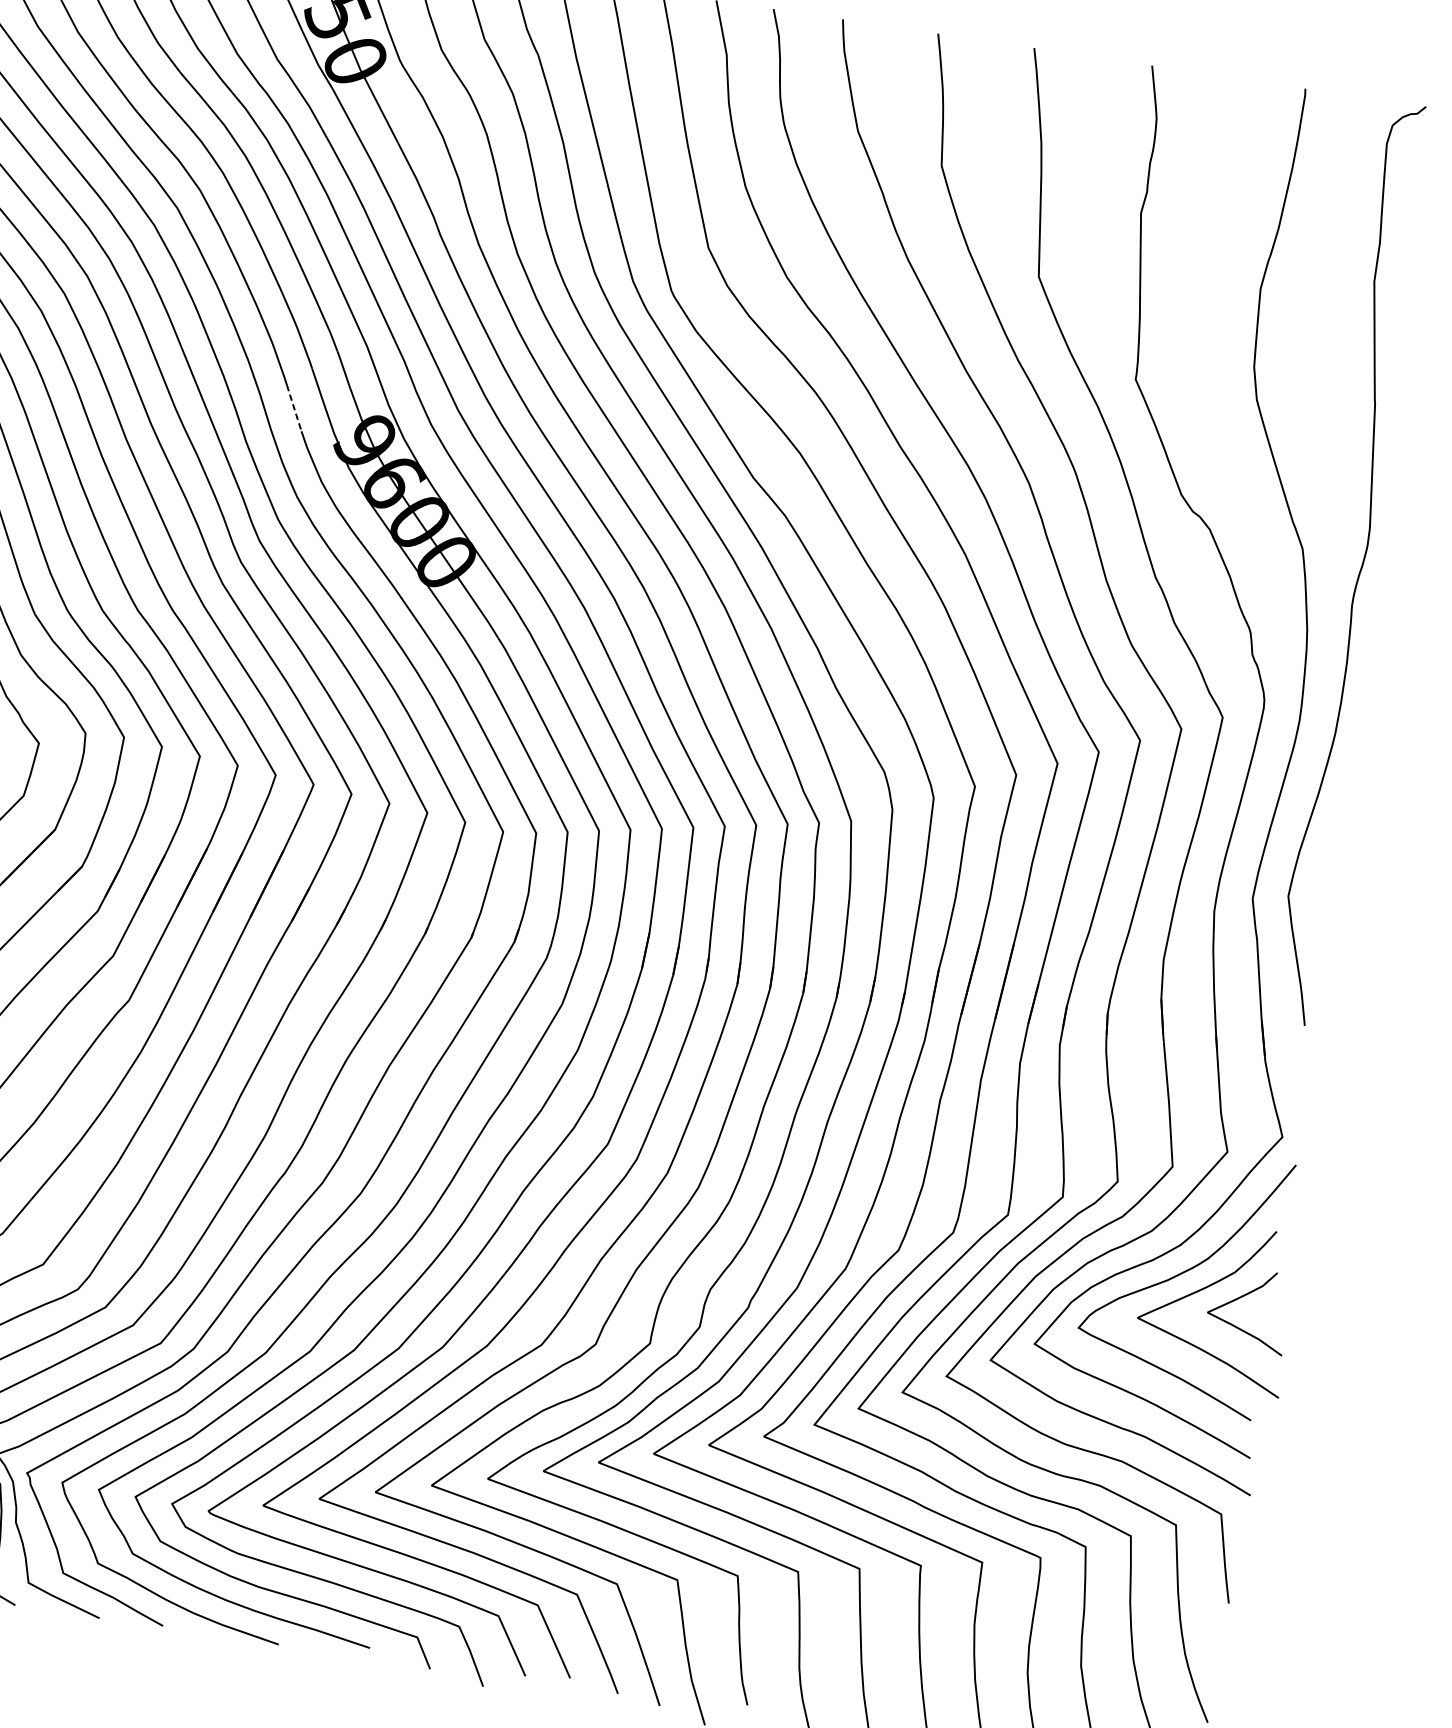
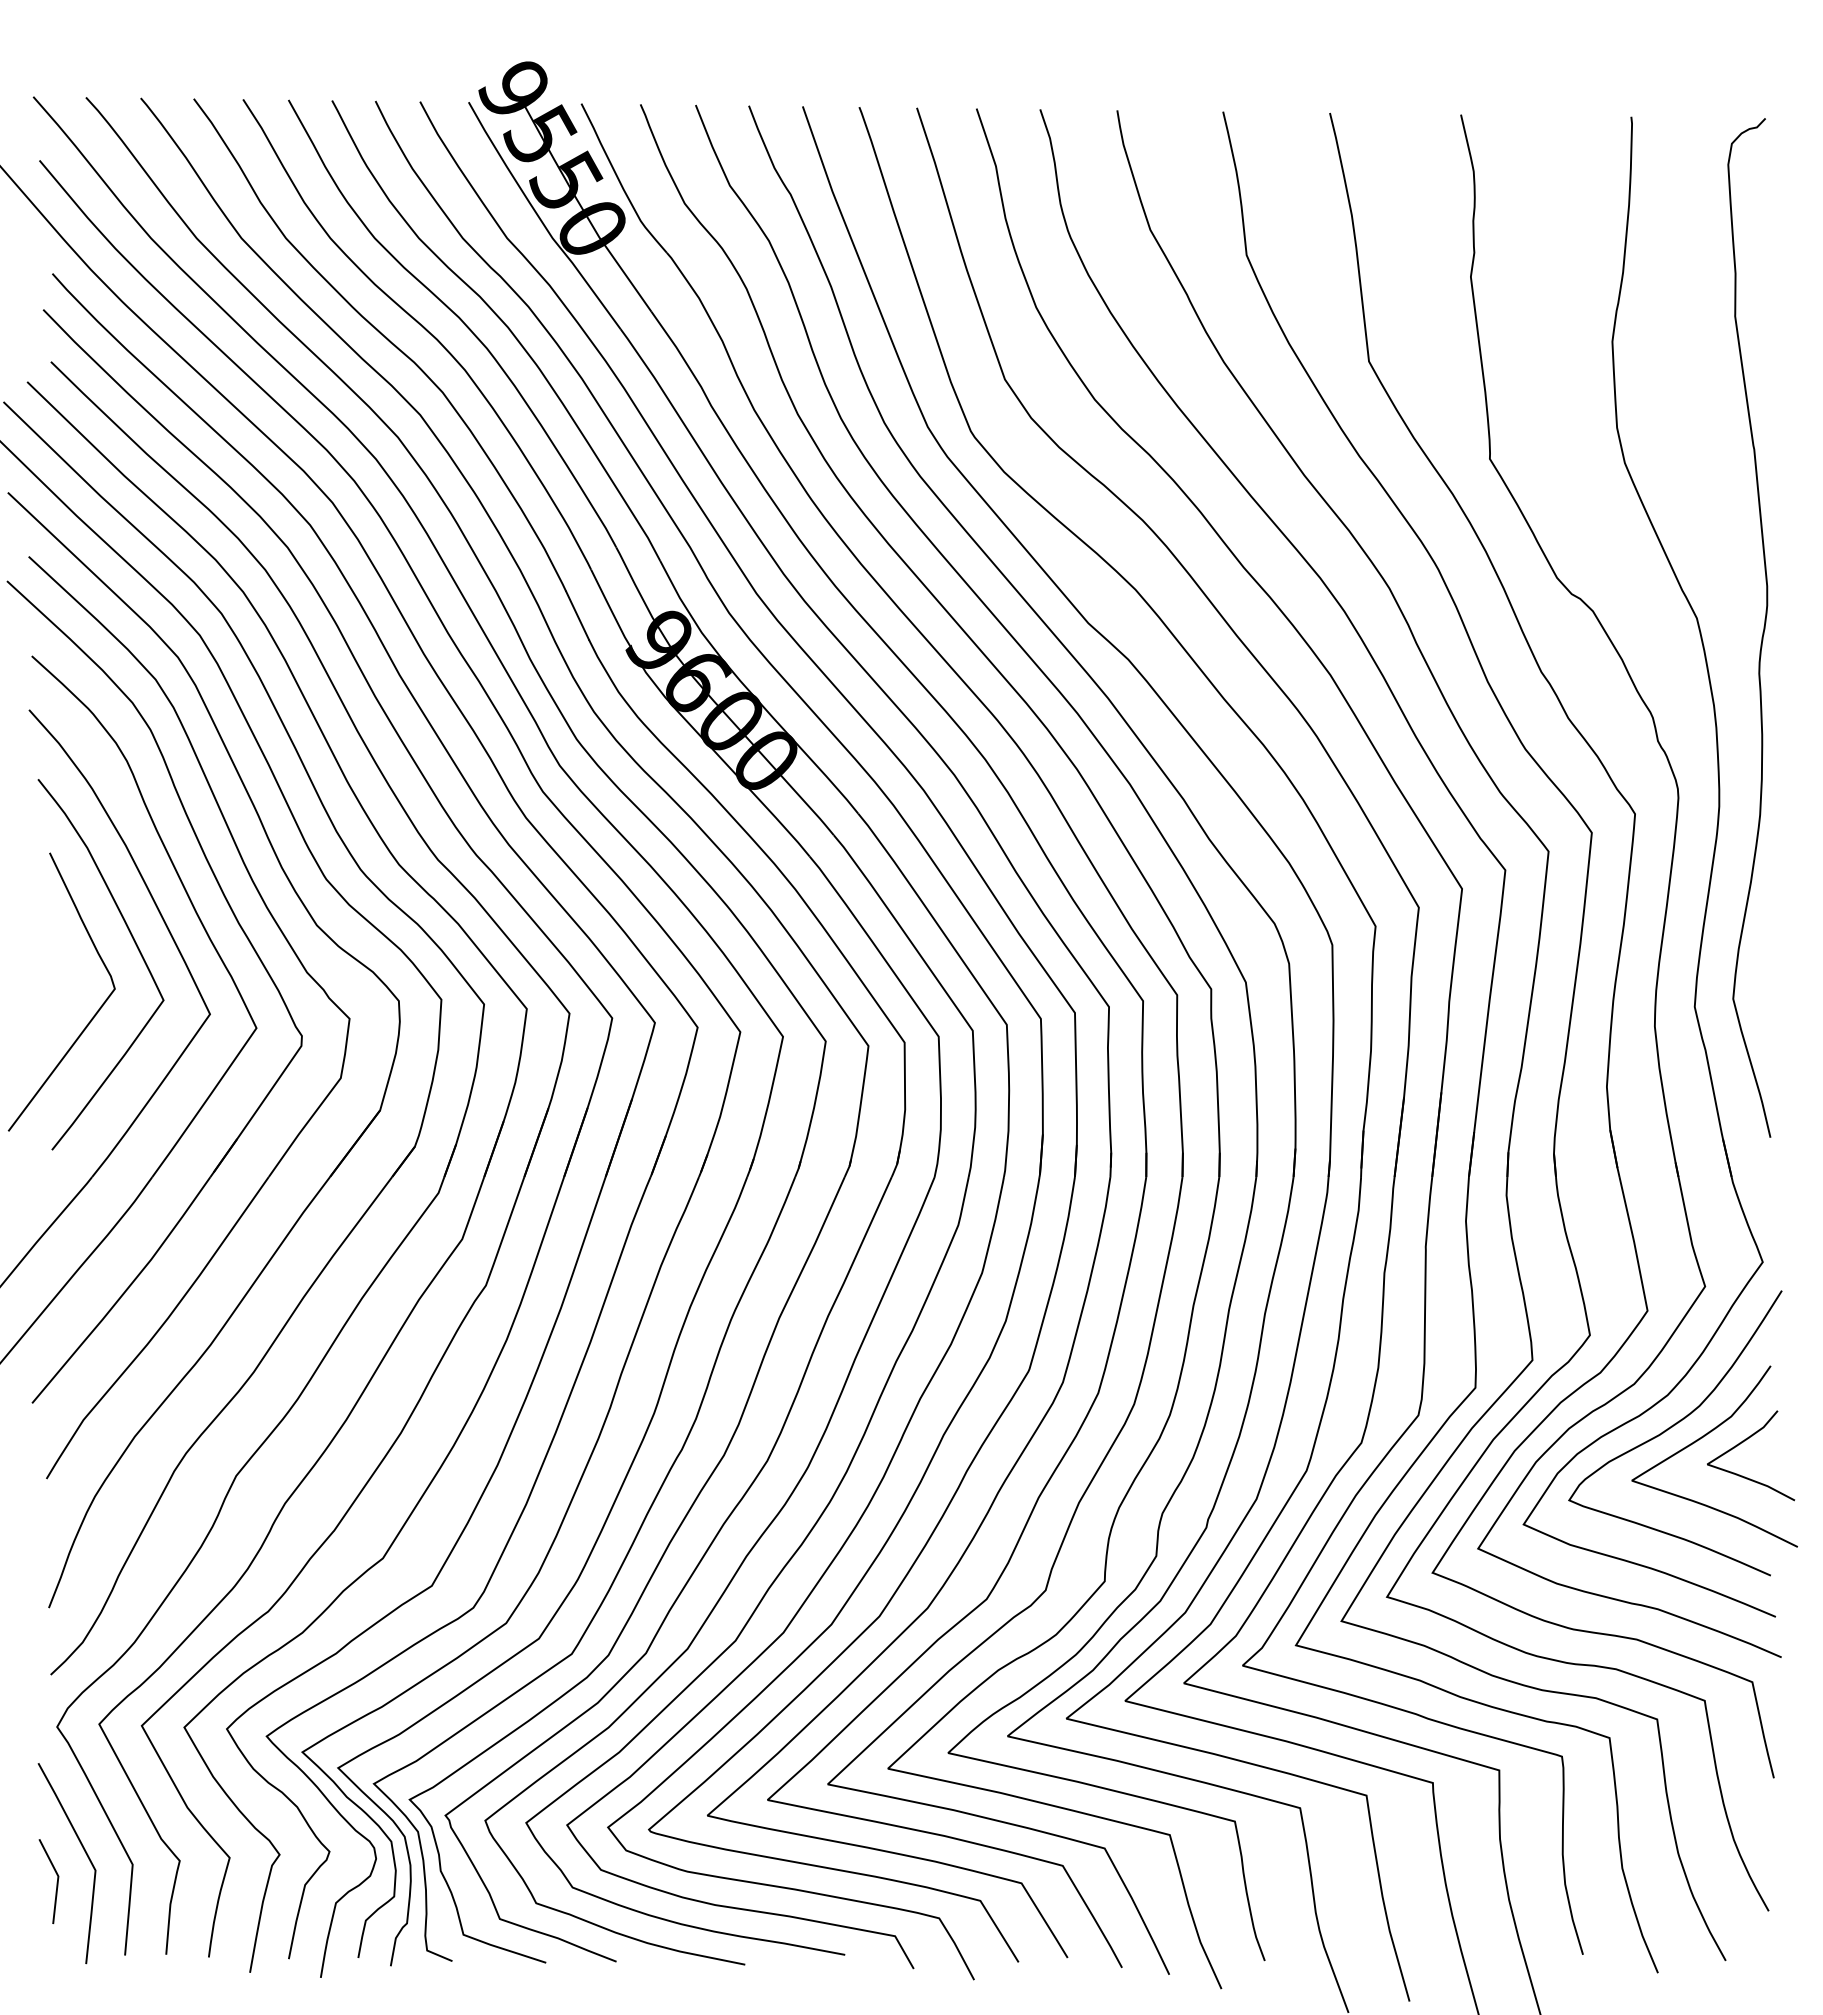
line: (294, 408) -> (577, 615), dashed -> solid

